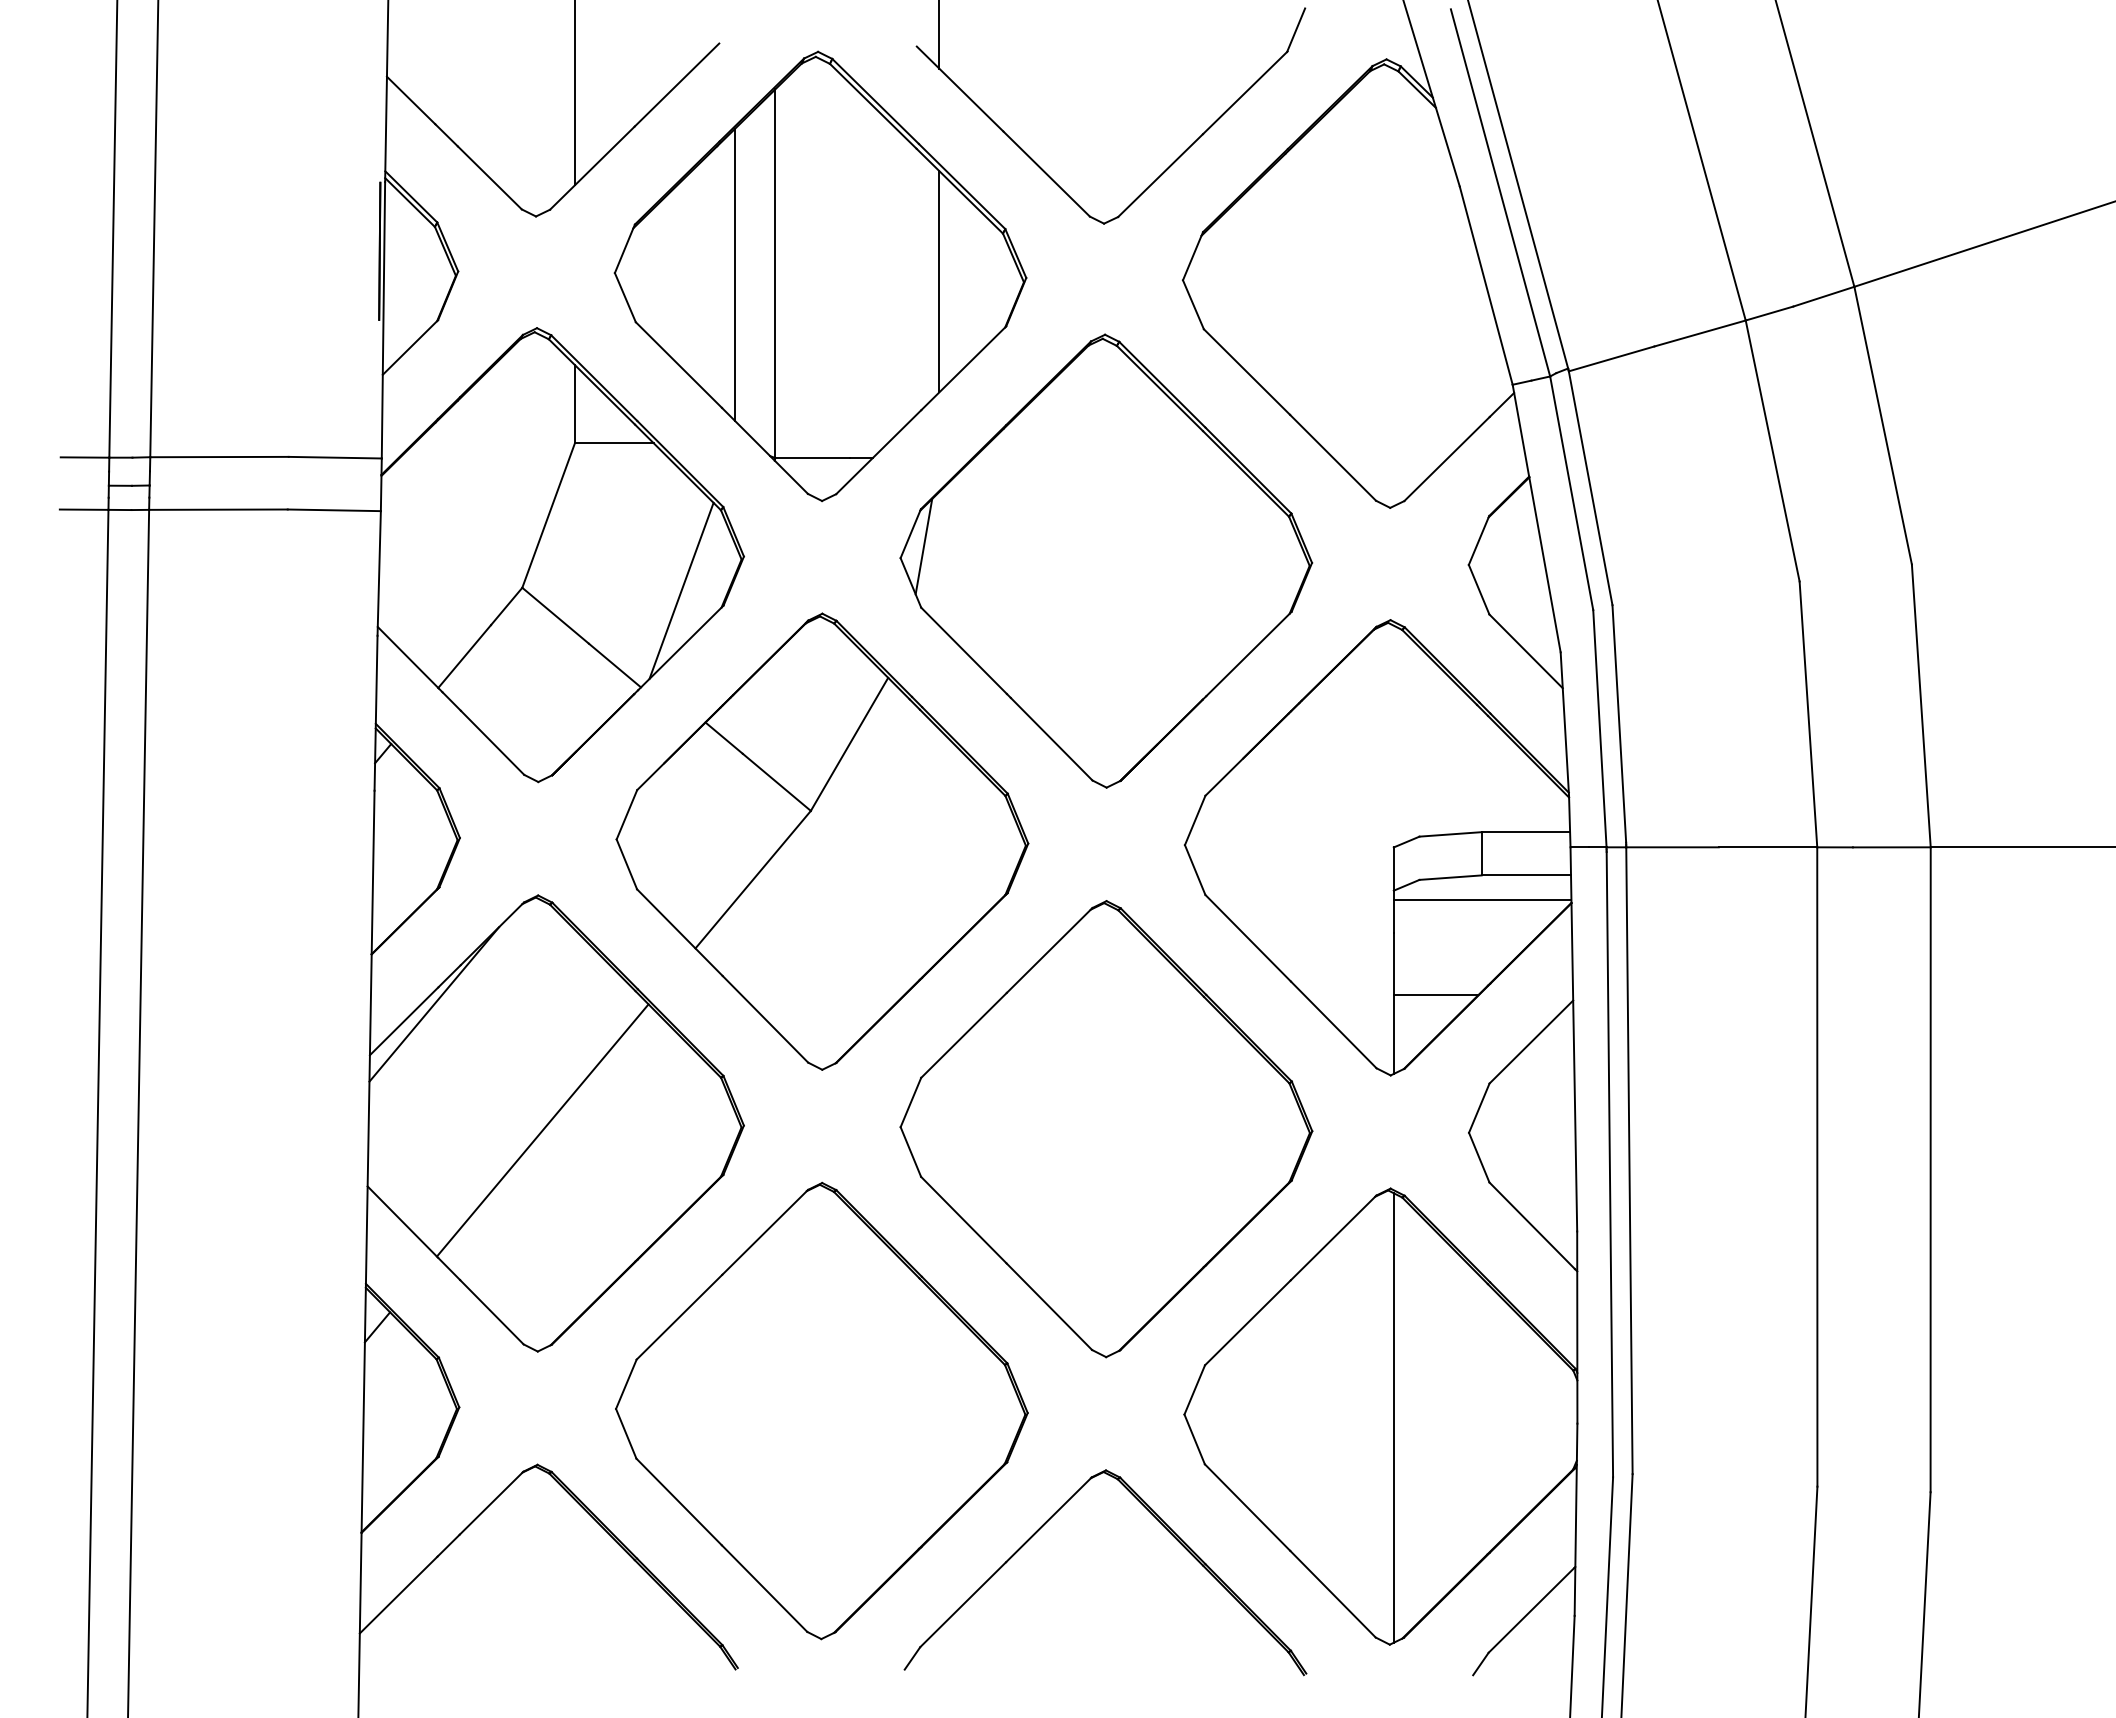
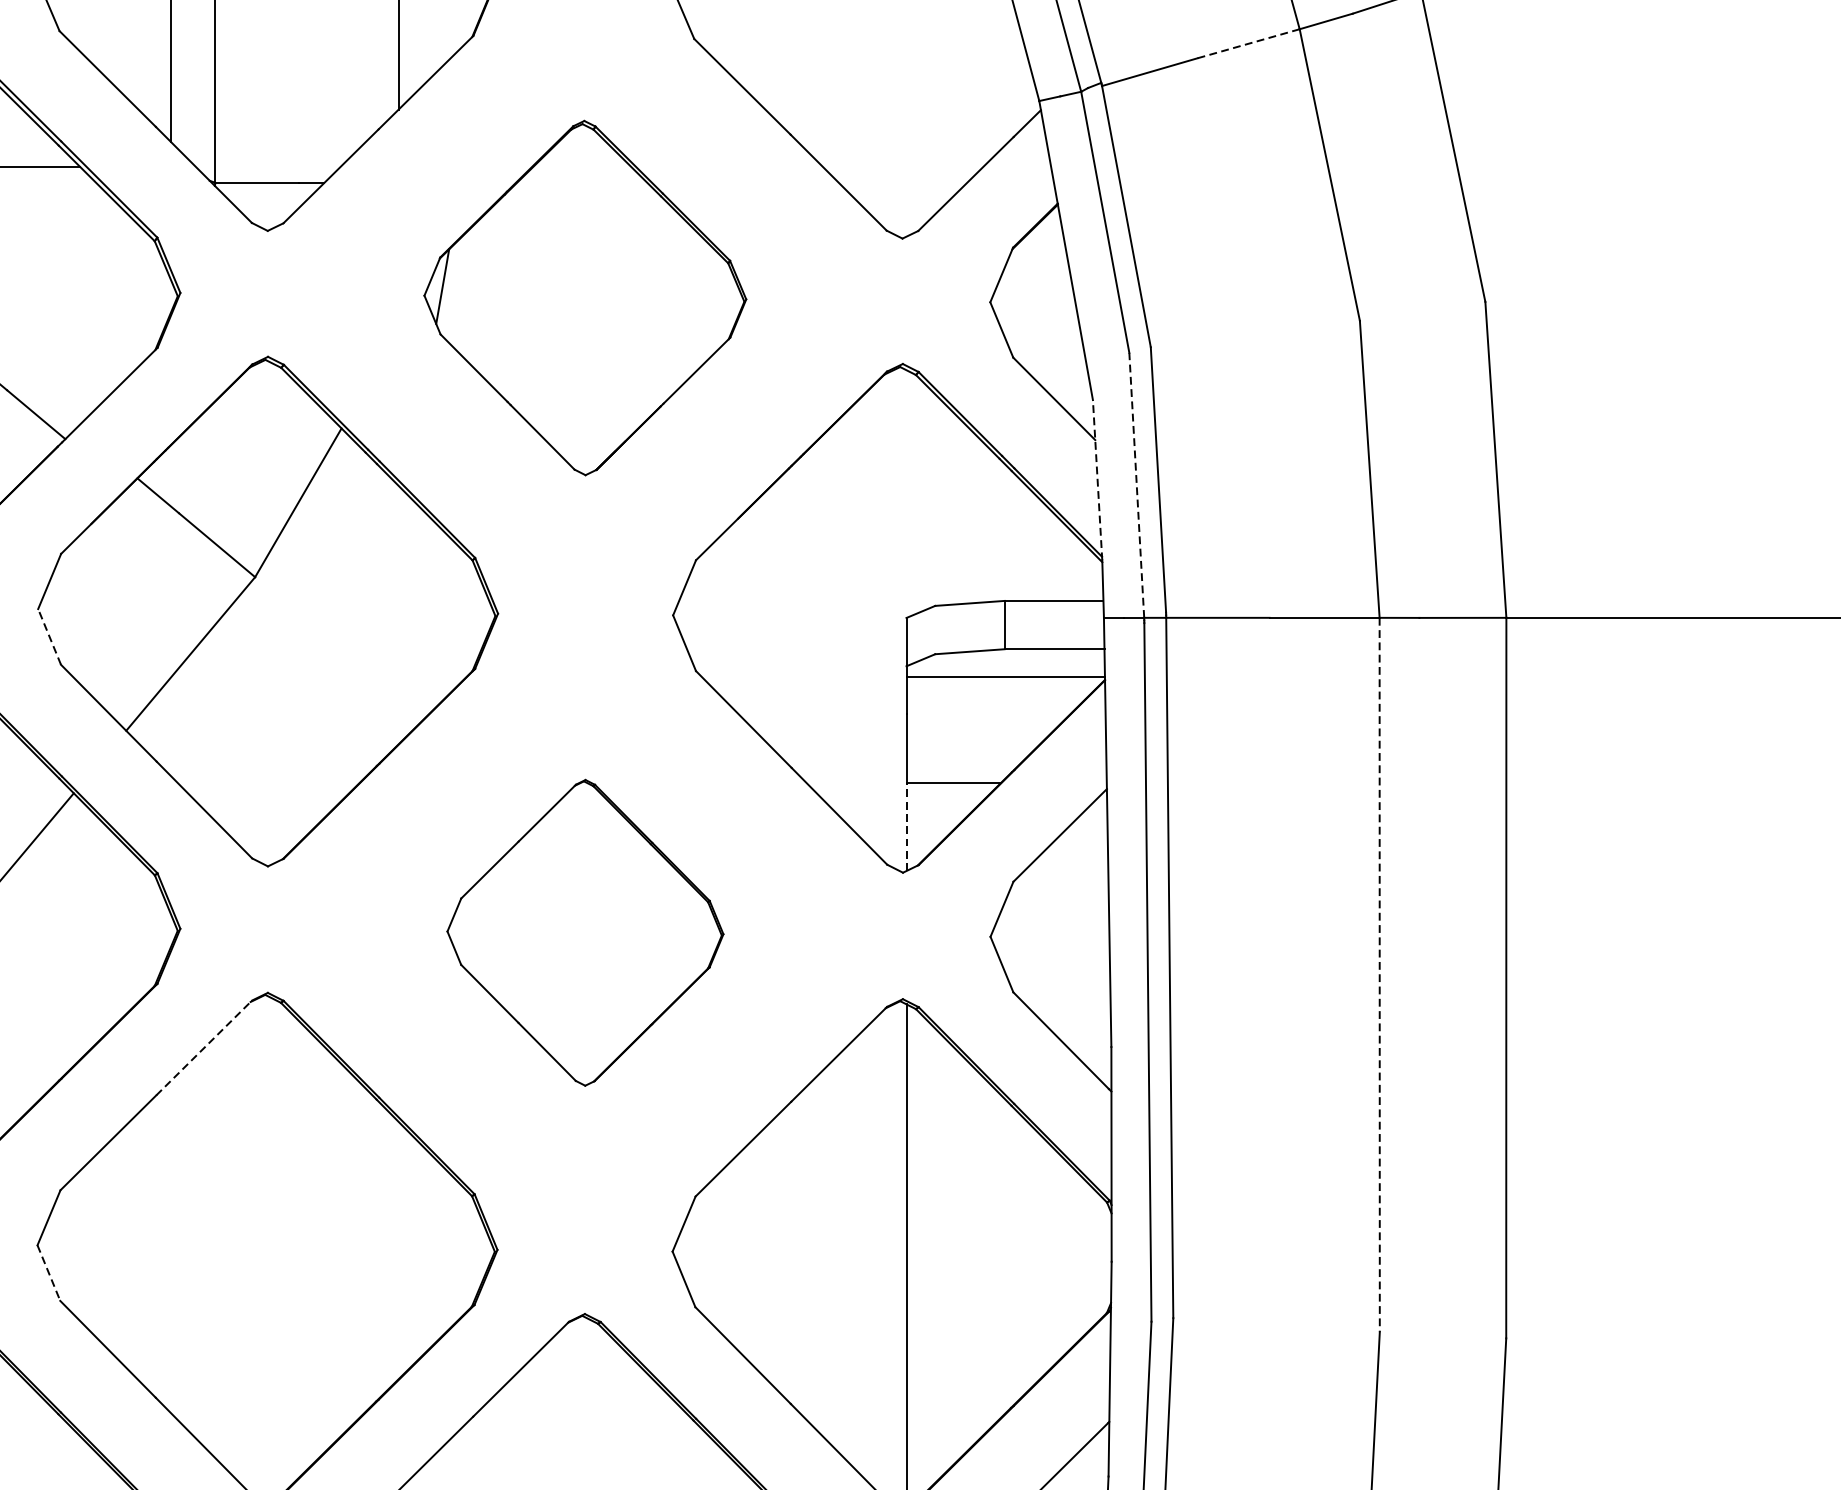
line: (1699, 333) -> (1248, 43), solid -> dashed
part: (1106, 560) -> (585, 297), size x0.7
line: (681, 590) -> (110, 330), removed
line: (1564, 724) -> (1097, 480), solid -> dashed
line: (1599, 728) -> (1136, 485), solid -> dashed
line: (626, 864) -> (49, 637), solid -> dashed
line: (1393, 1034) -> (906, 826), solid -> dashed
part: (1106, 1129) -> (585, 933), size x0.6
line: (1817, 1167) -> (1379, 975), solid -> dashed
line: (765, 1231) -> (204, 1047), solid -> dashed
line: (626, 1433) -> (49, 1272), solid -> dashed

